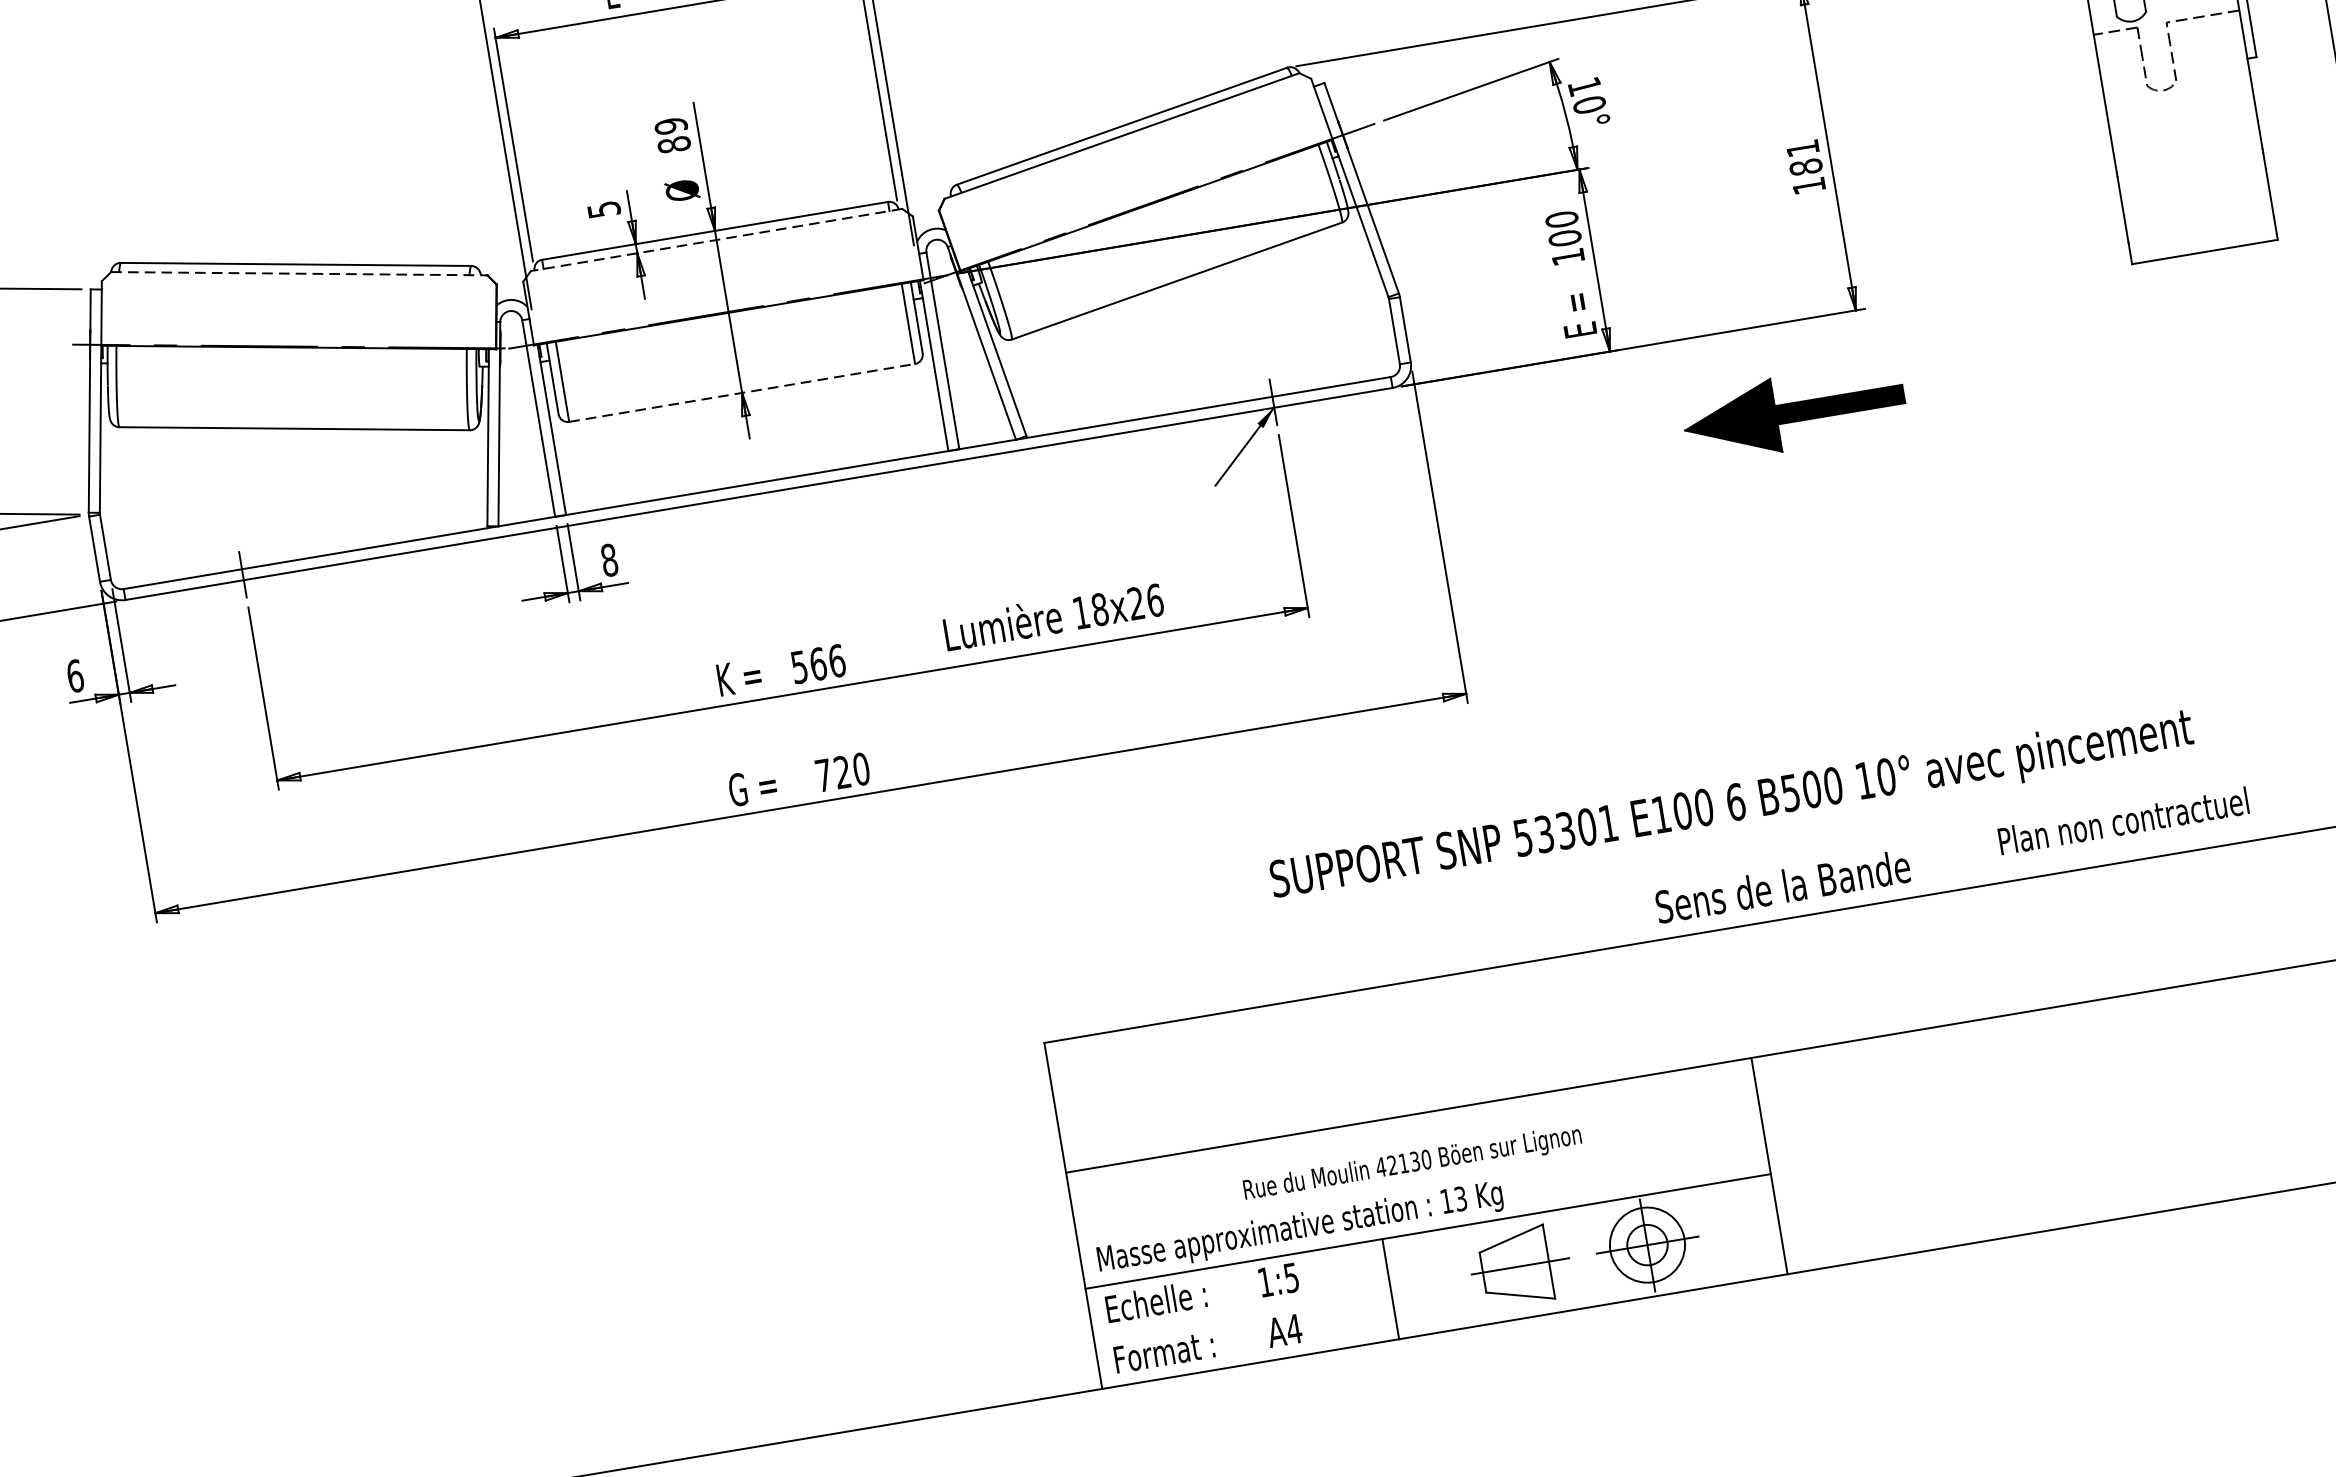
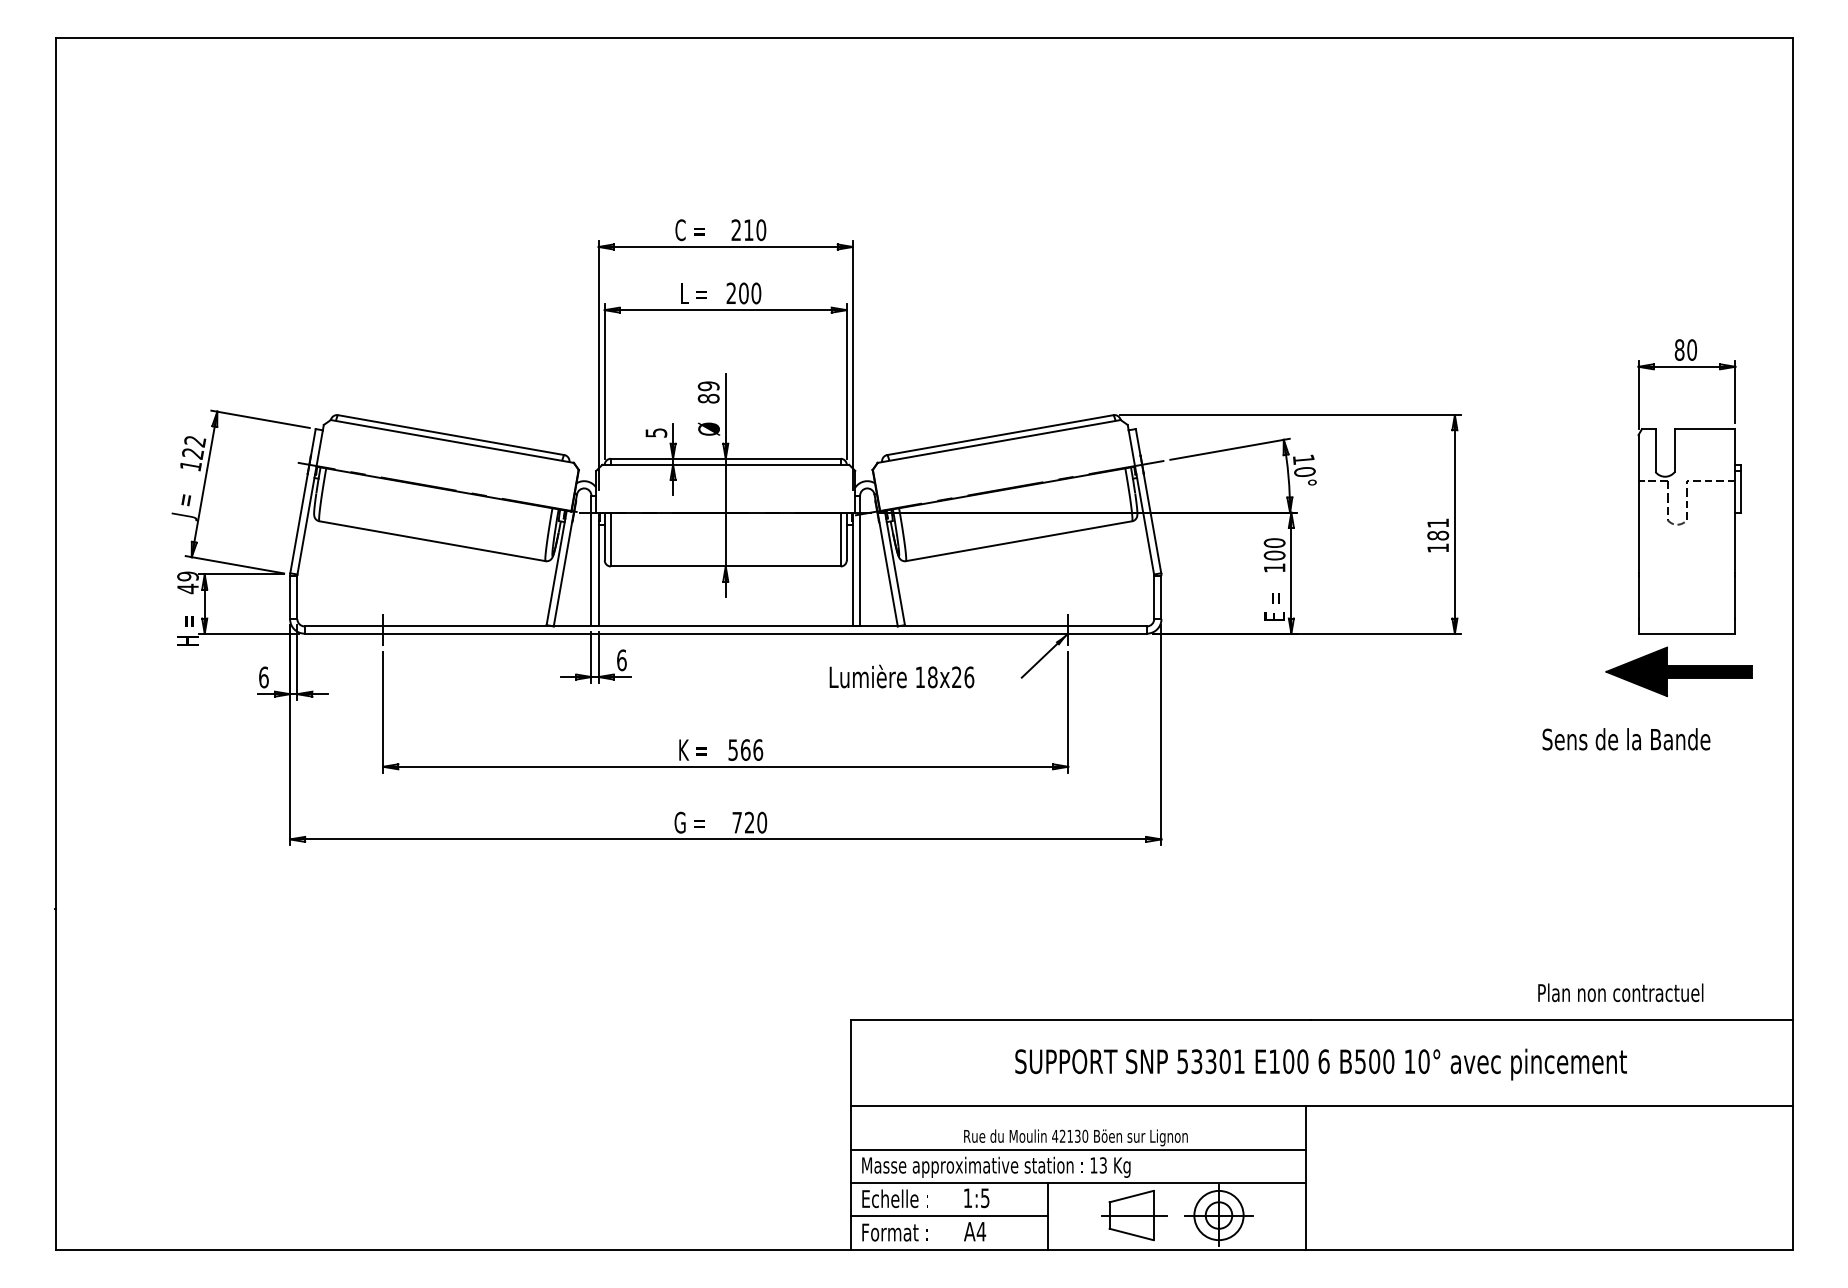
line: (716, 239) -> (725, 464), dashed -> solid
line: (299, 273) -> (452, 441), dashed -> solid
line: (741, 393) -> (725, 566), dashed -> solid
part: (1793, 411) -> (1678, 671), moved
text: (608, 560) -> (621, 660), 8 -> 6
text: (1052, 616) -> (901, 676), moved
text: (1731, 807) -> (1320, 1064), moved
text: (2123, 820) -> (1620, 992), moved
text: (1783, 886) -> (1626, 739), moved
line: (1419, 1181) -> (1078, 1149), added
line: (1242, 1314) -> (949, 1216), added

